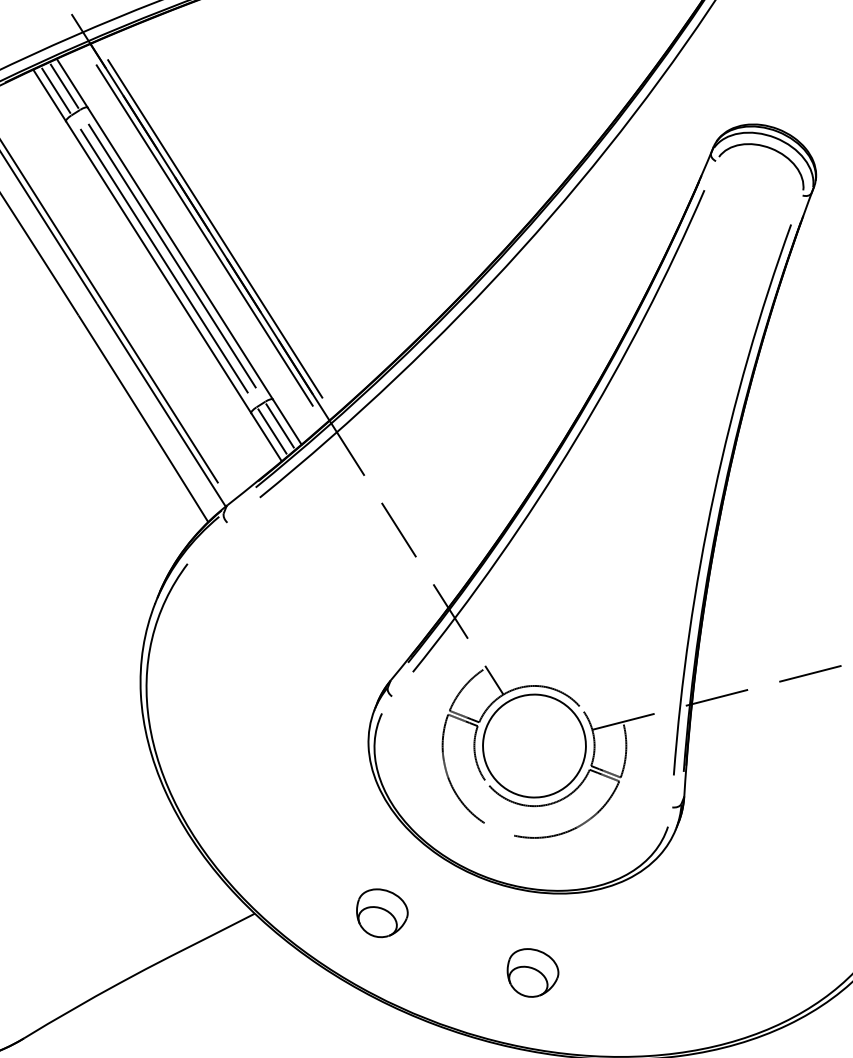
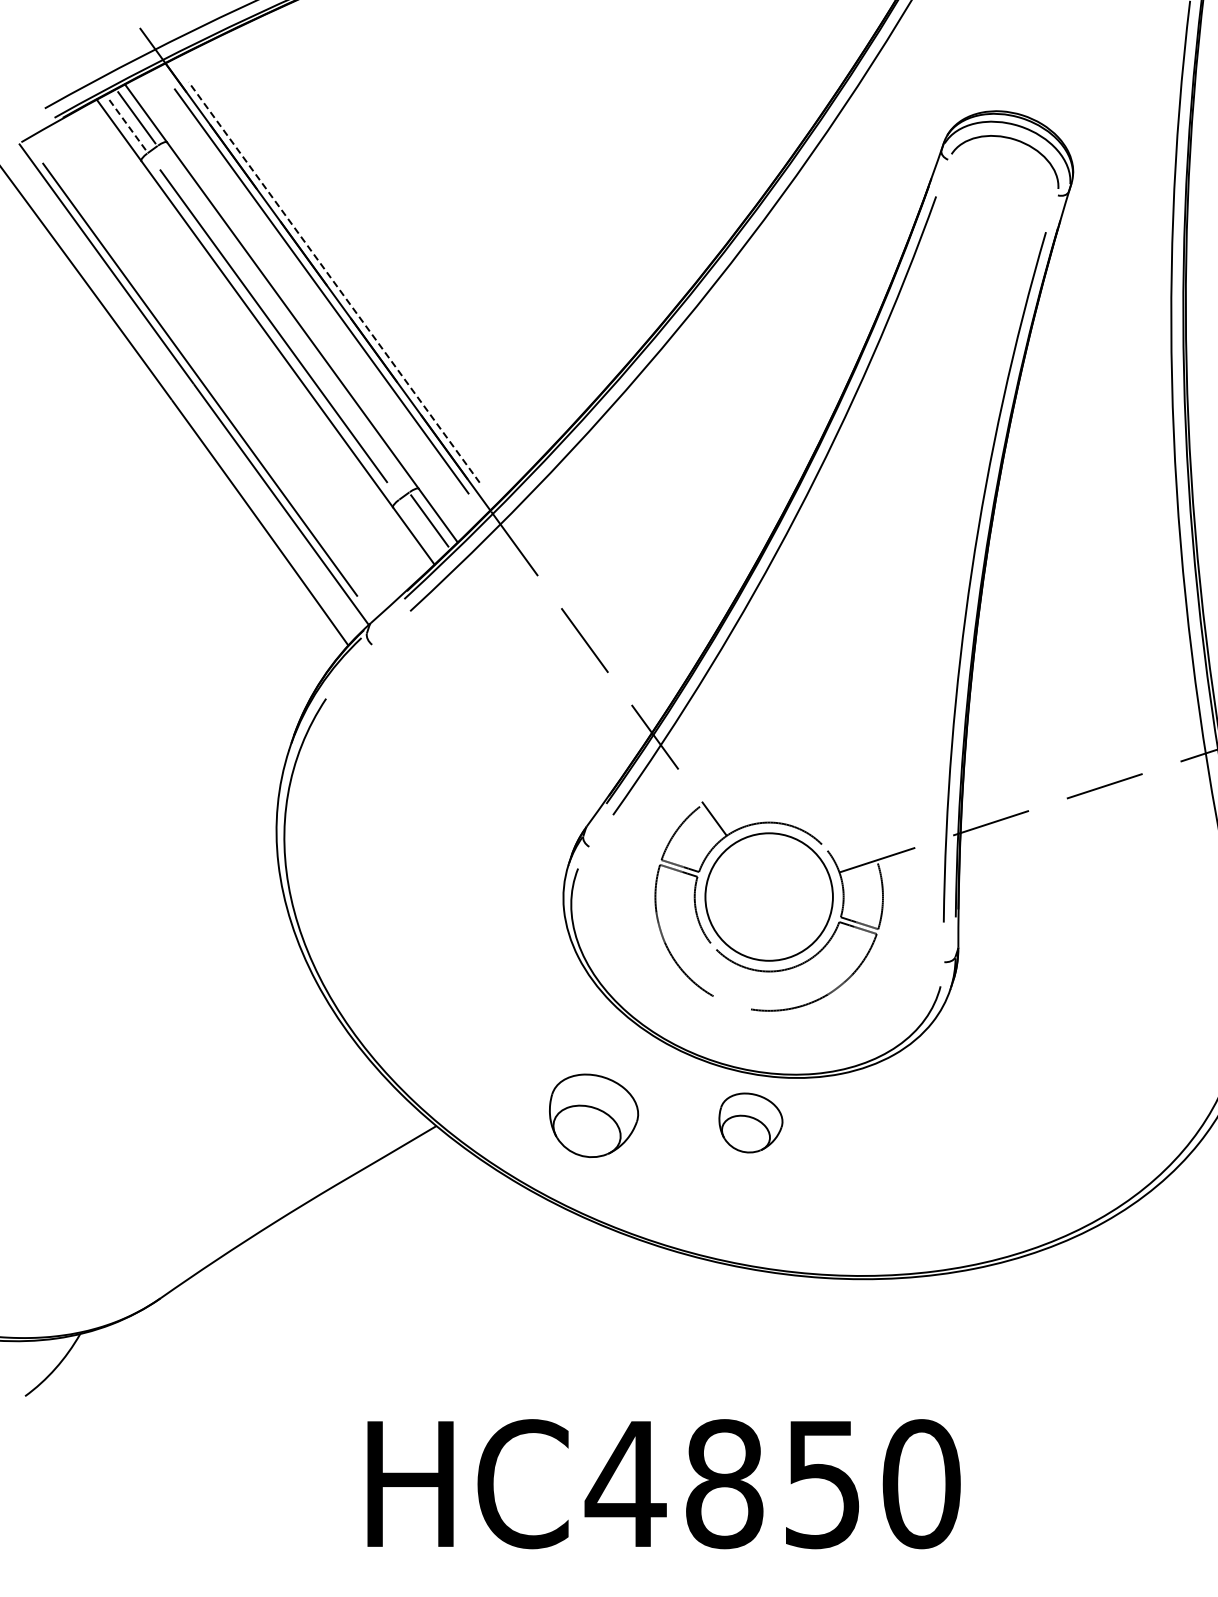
line: (55, 90) -> (126, 123), solid -> dashed
line: (215, 229) -> (334, 282), solid -> dashed
line: (172, 256) -> (283, 319), removed
line: (272, 431) -> (420, 528), removed
part: (381, 913) -> (593, 1115), size x1.4
part: (532, 972) -> (750, 1122), moved

